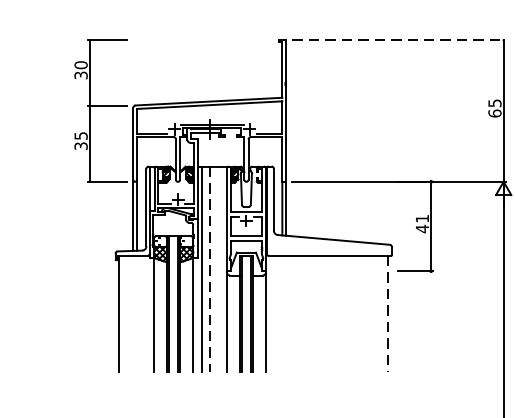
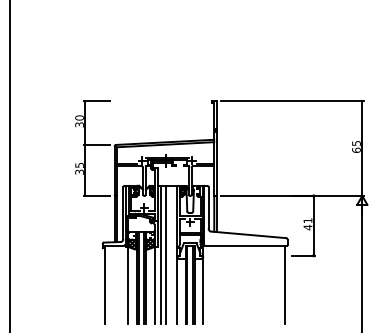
line: (399, 40) -> (292, 101), dashed -> solid
line: (209, 269) -> (165, 254), dashed -> solid
line: (387, 314) -> (284, 284), dashed -> solid

